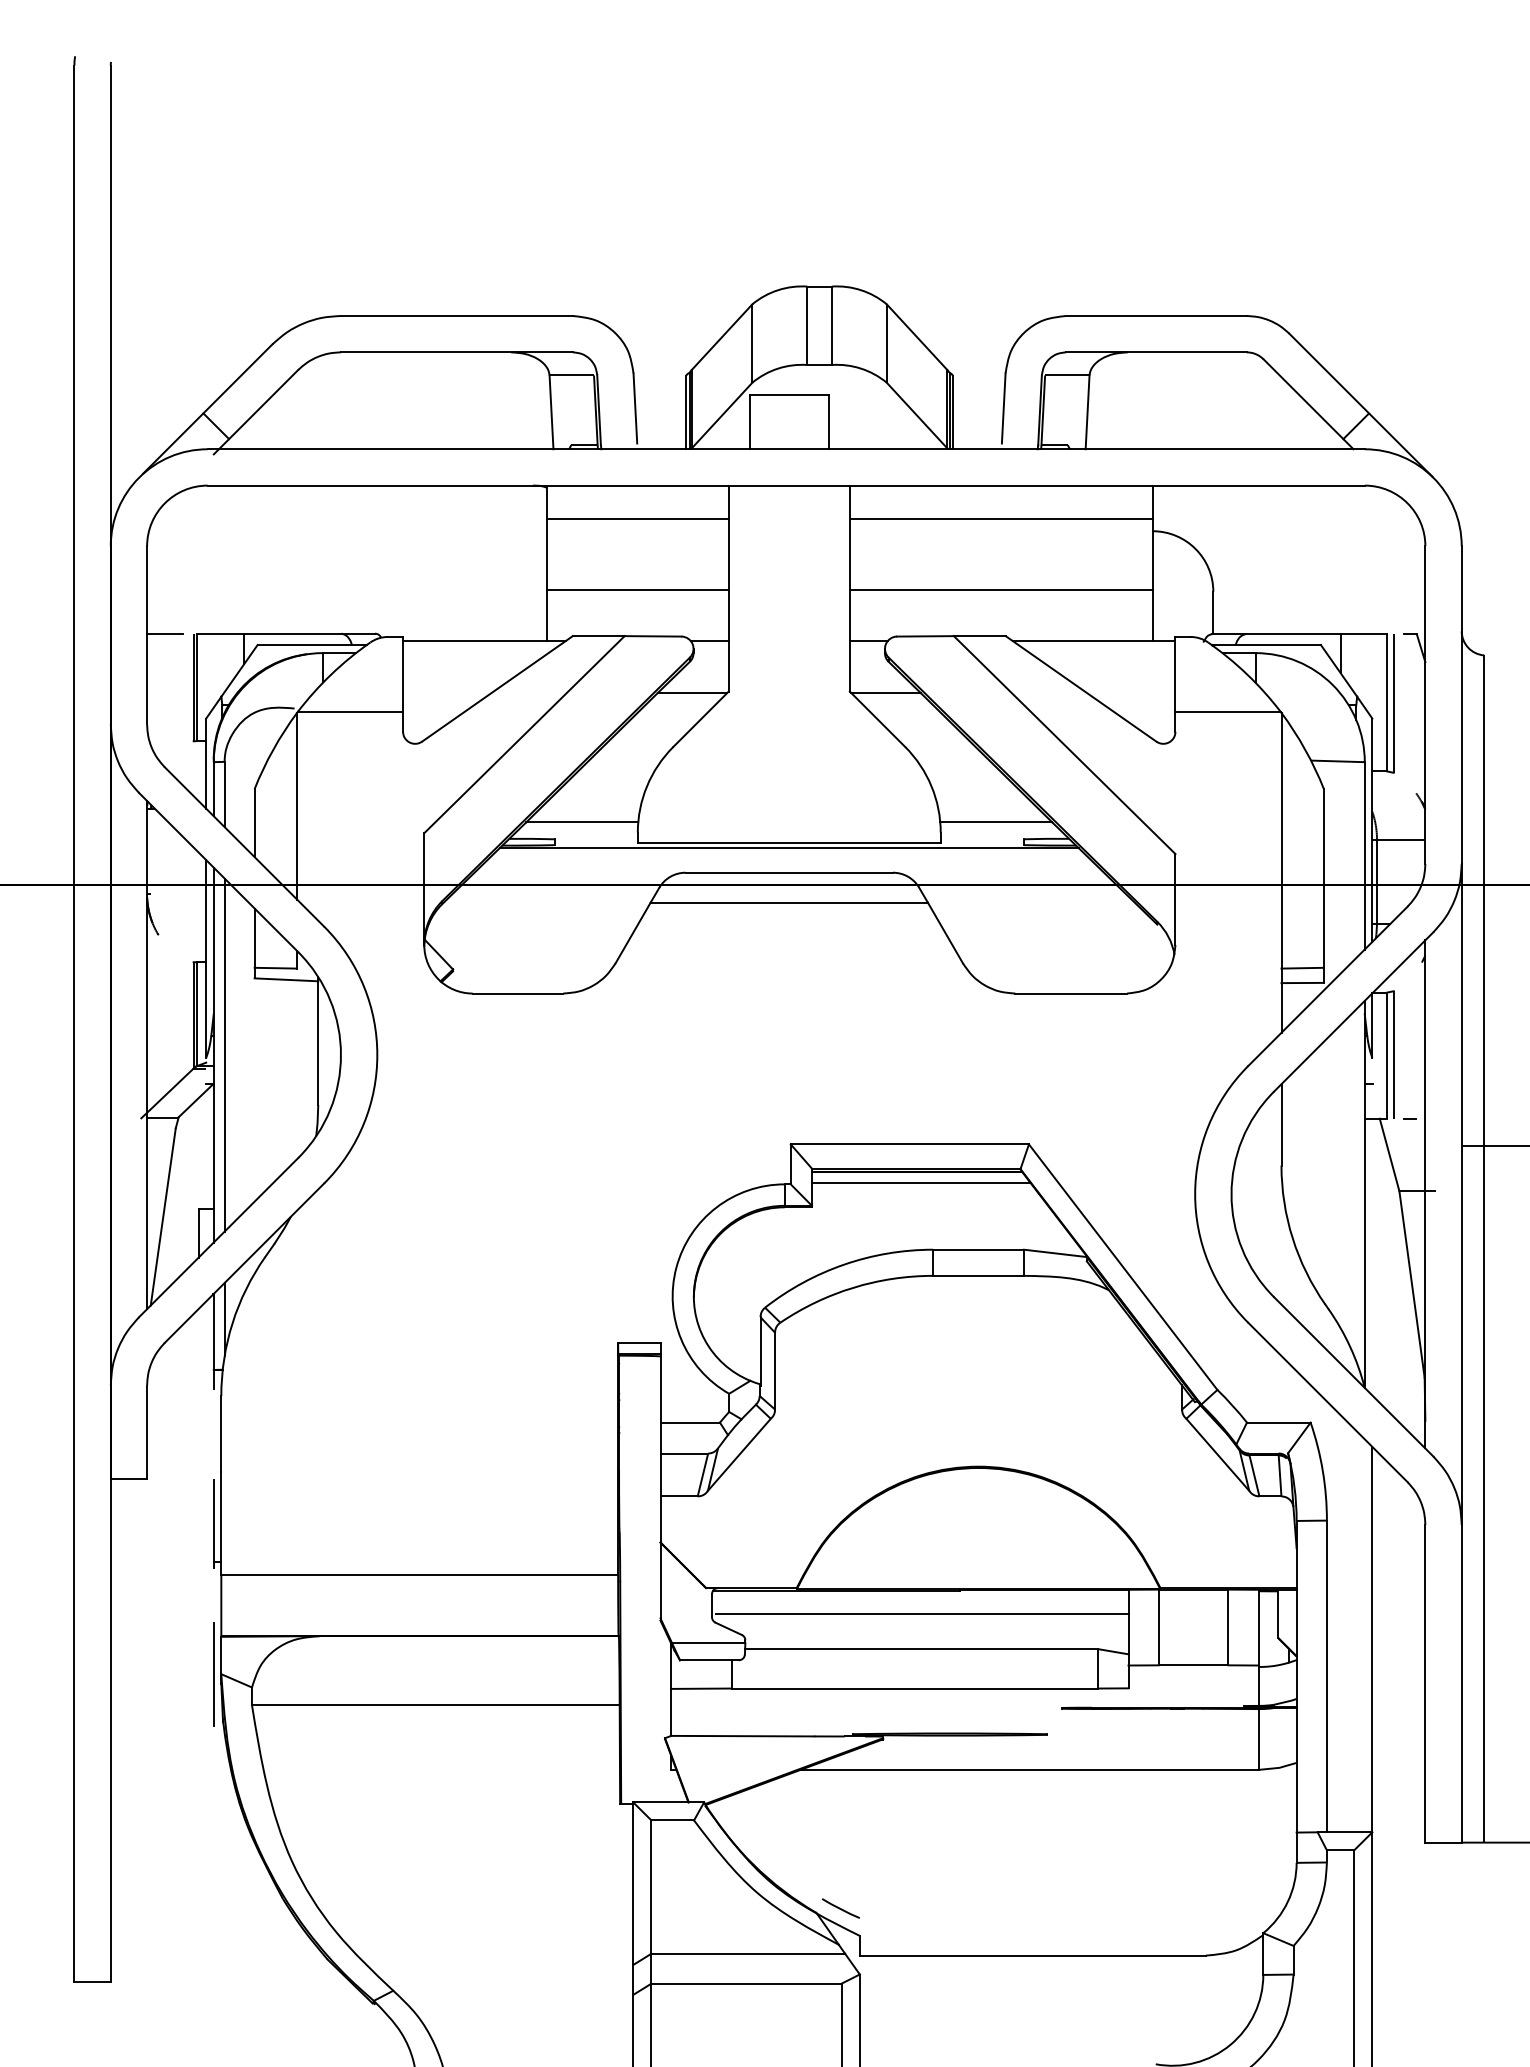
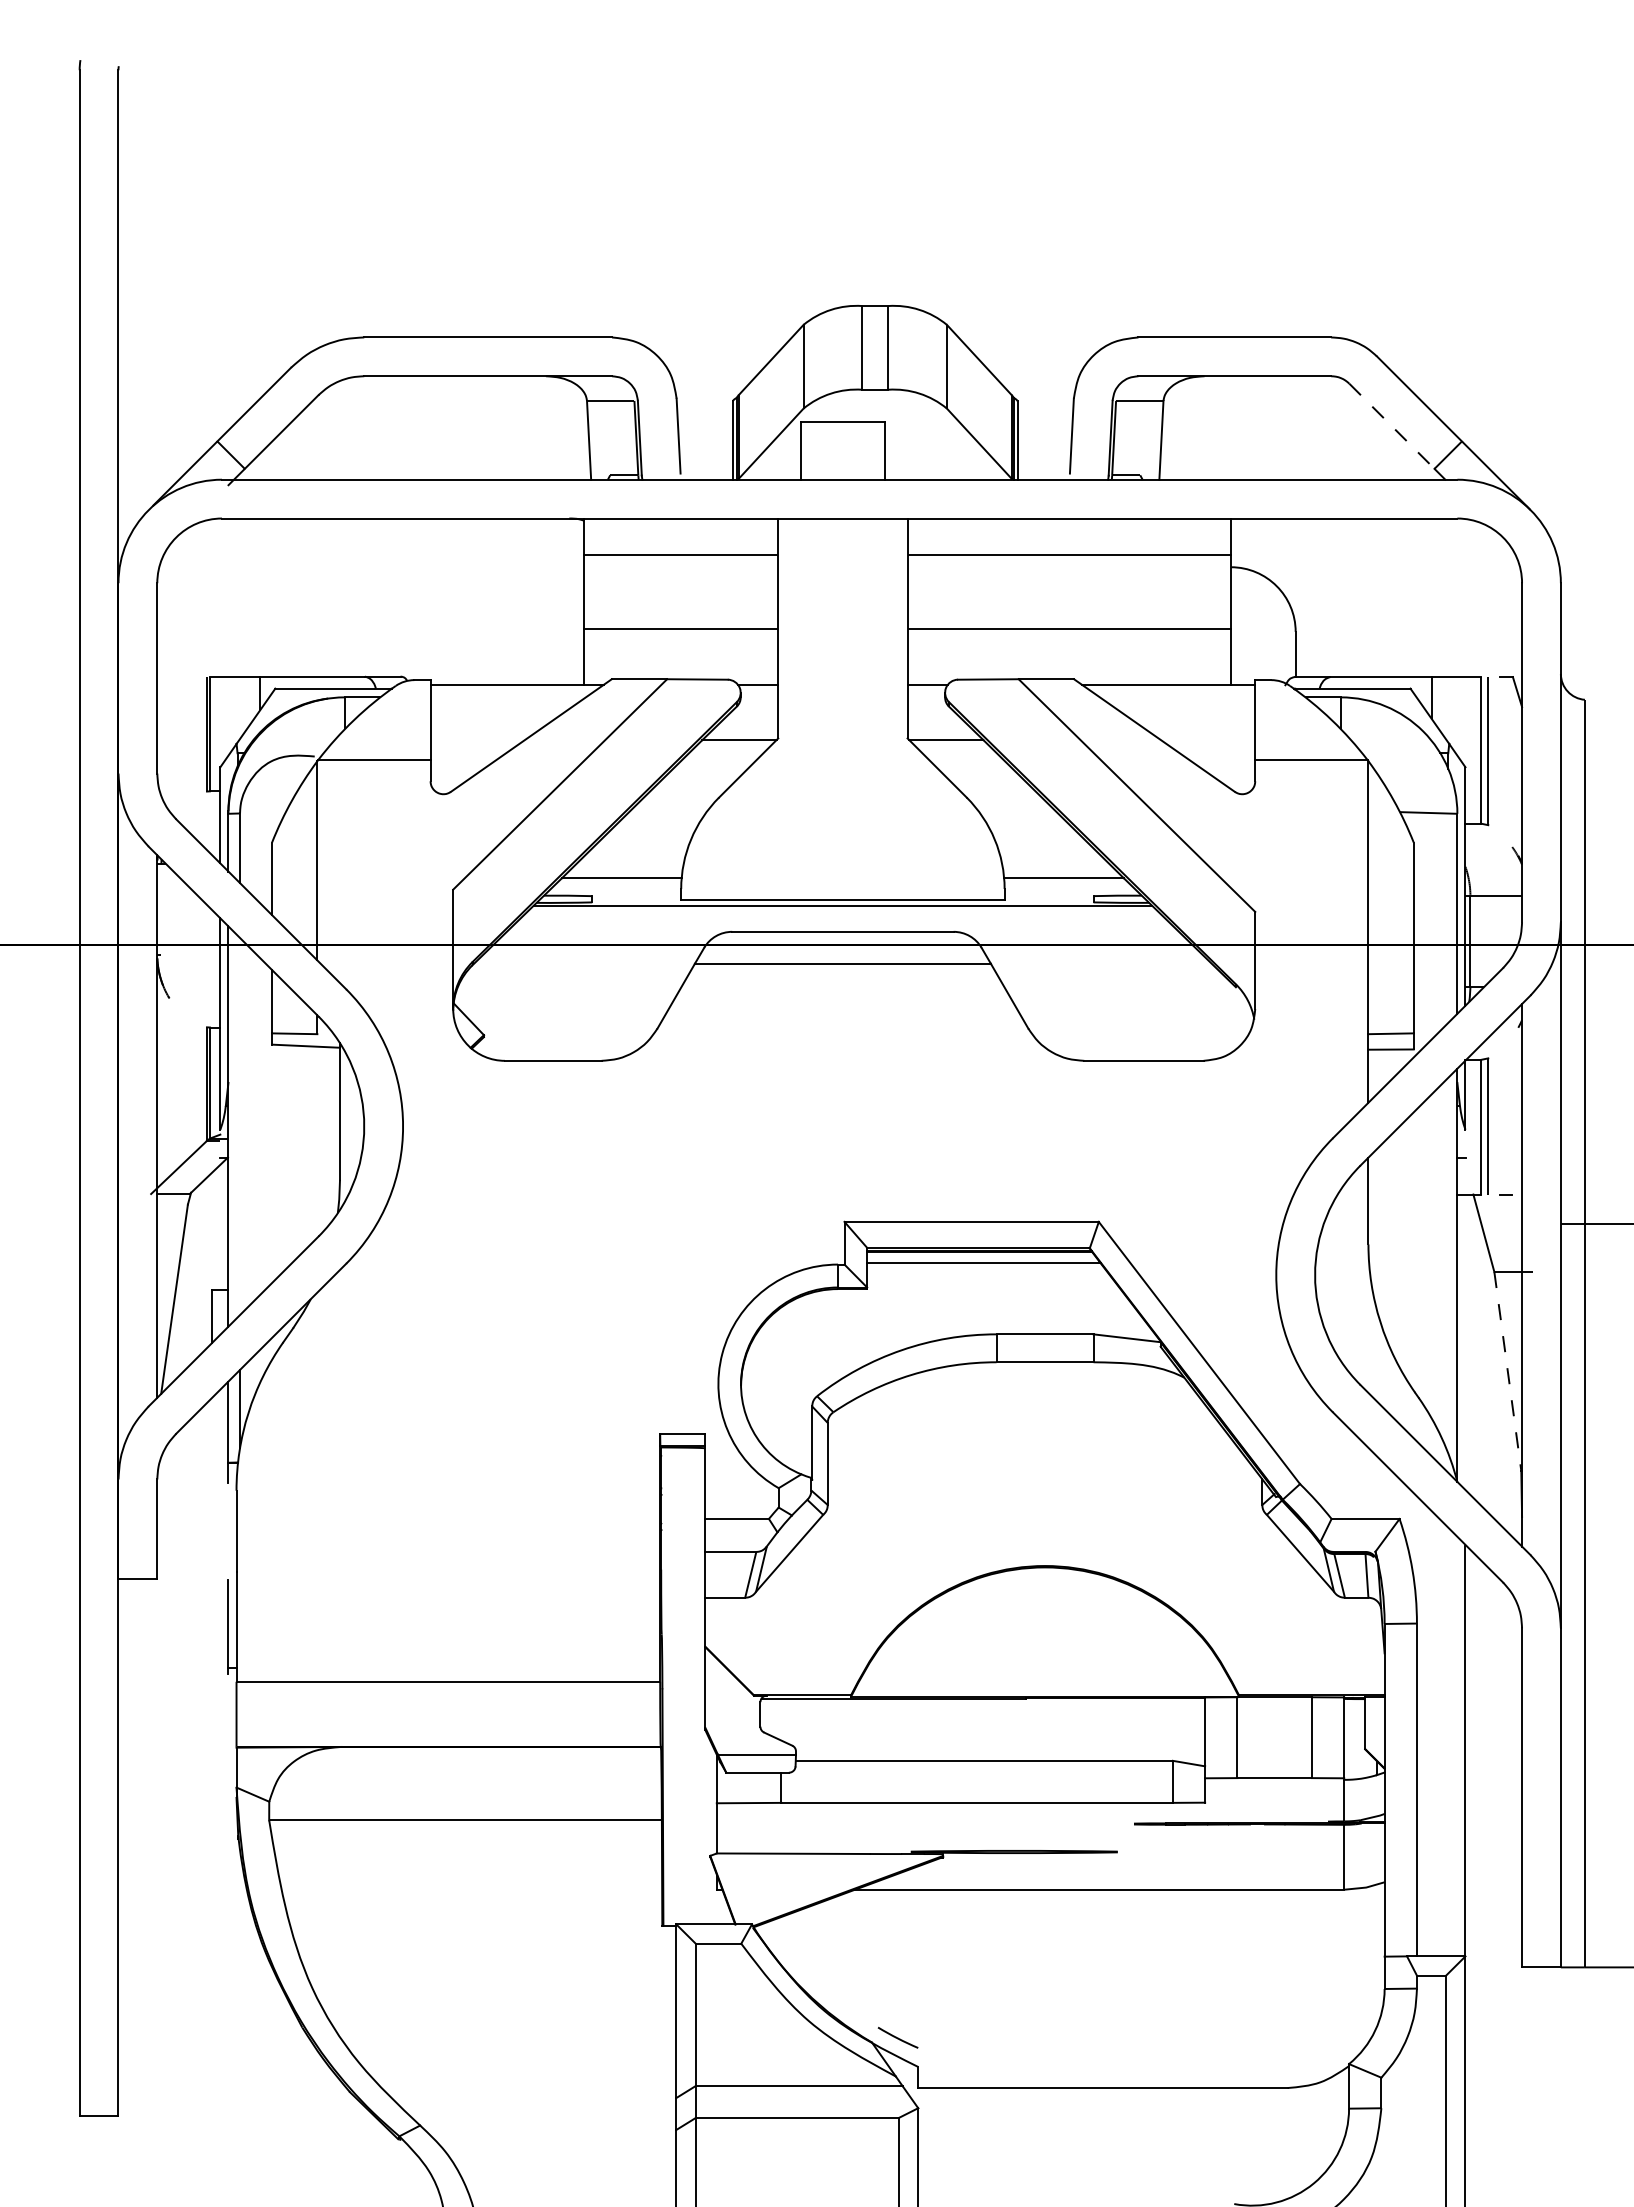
line: (1304, 399) -> (1392, 426), solid -> dashed
line: (165, 633) -> (176, 676), removed
line: (225, 1055) -> (240, 1126), removed
line: (1411, 1284) -> (1507, 1371), solid -> dashed
line: (922, 1614) -> (985, 1723), removed
line: (213, 1674) -> (228, 1787), removed

